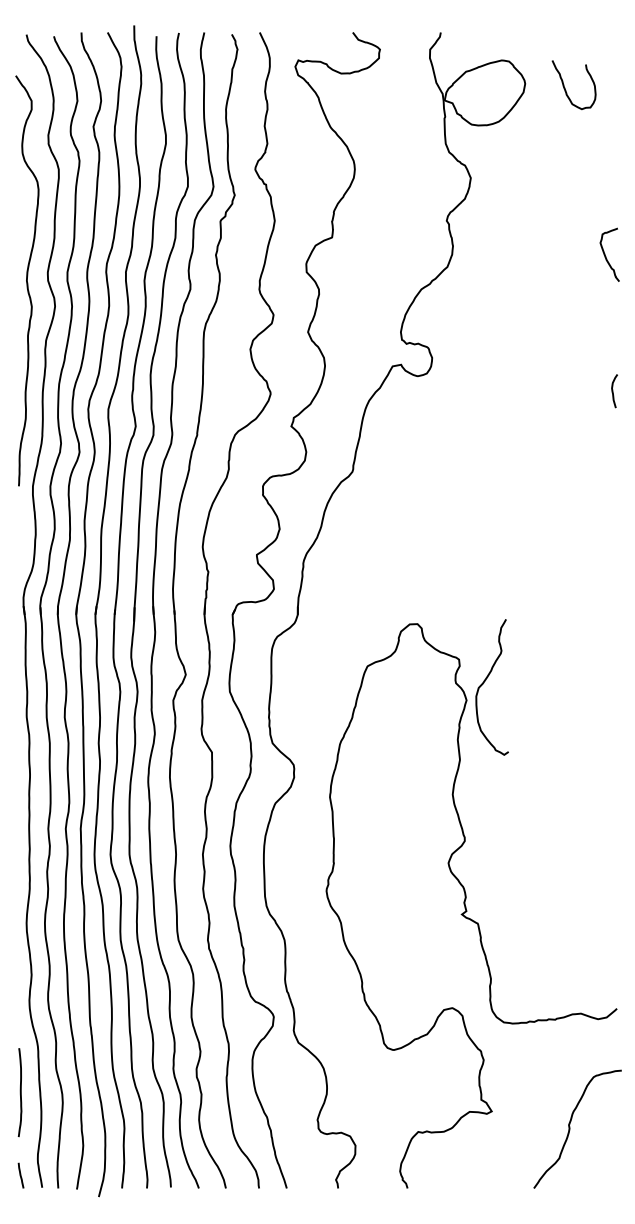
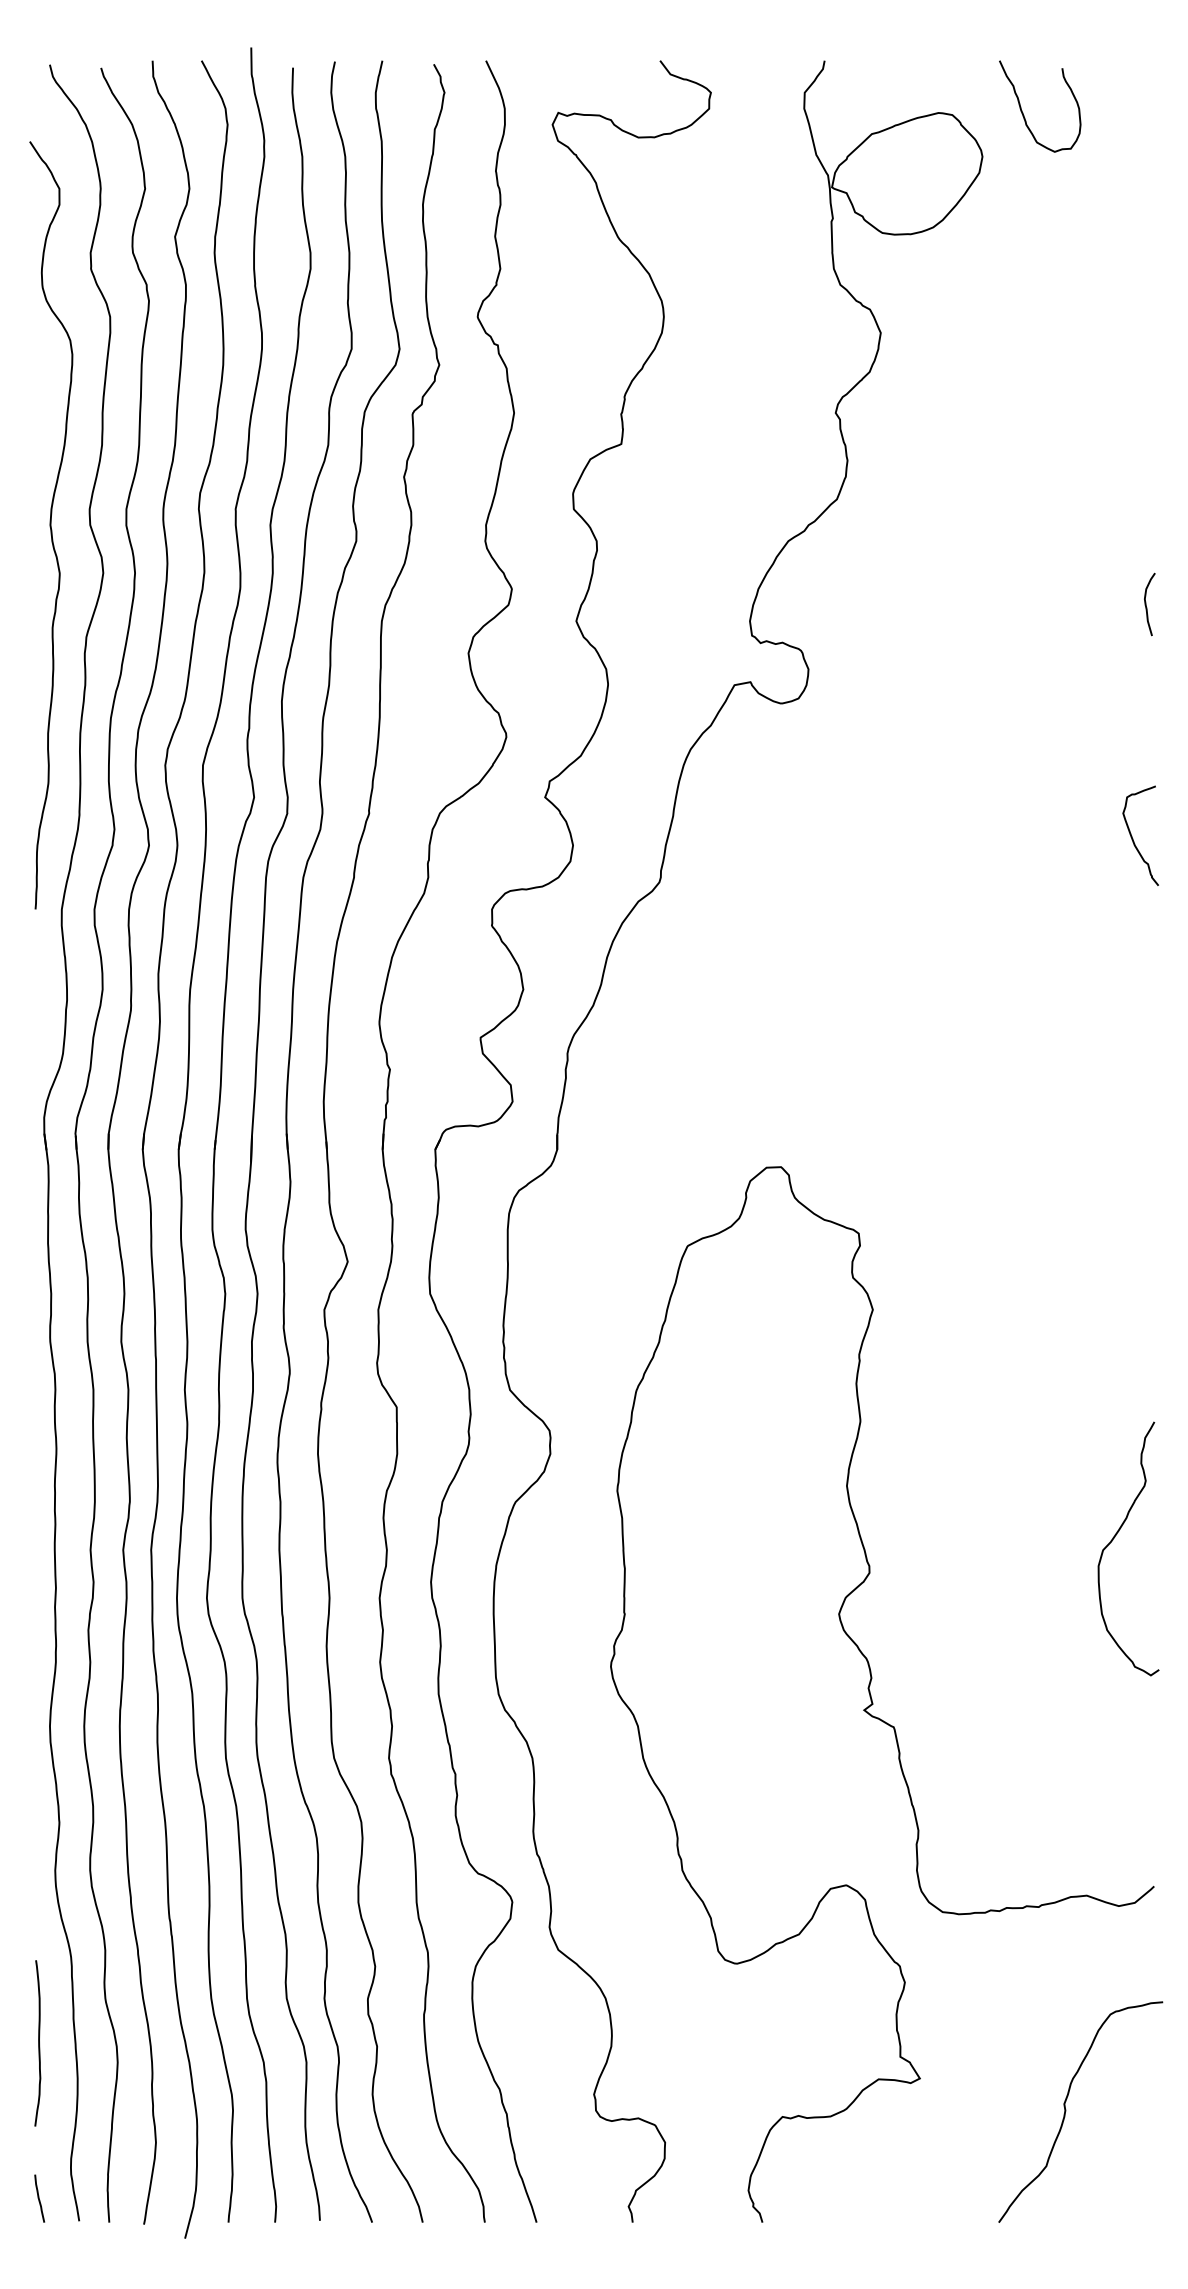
curve: (565, 87) -> (1024, 111), moved
curve: (606, 256) -> (1134, 838), moved
curve: (613, 391) -> (1147, 604), moved
curve: (484, 683) -> (1113, 1541), moved

